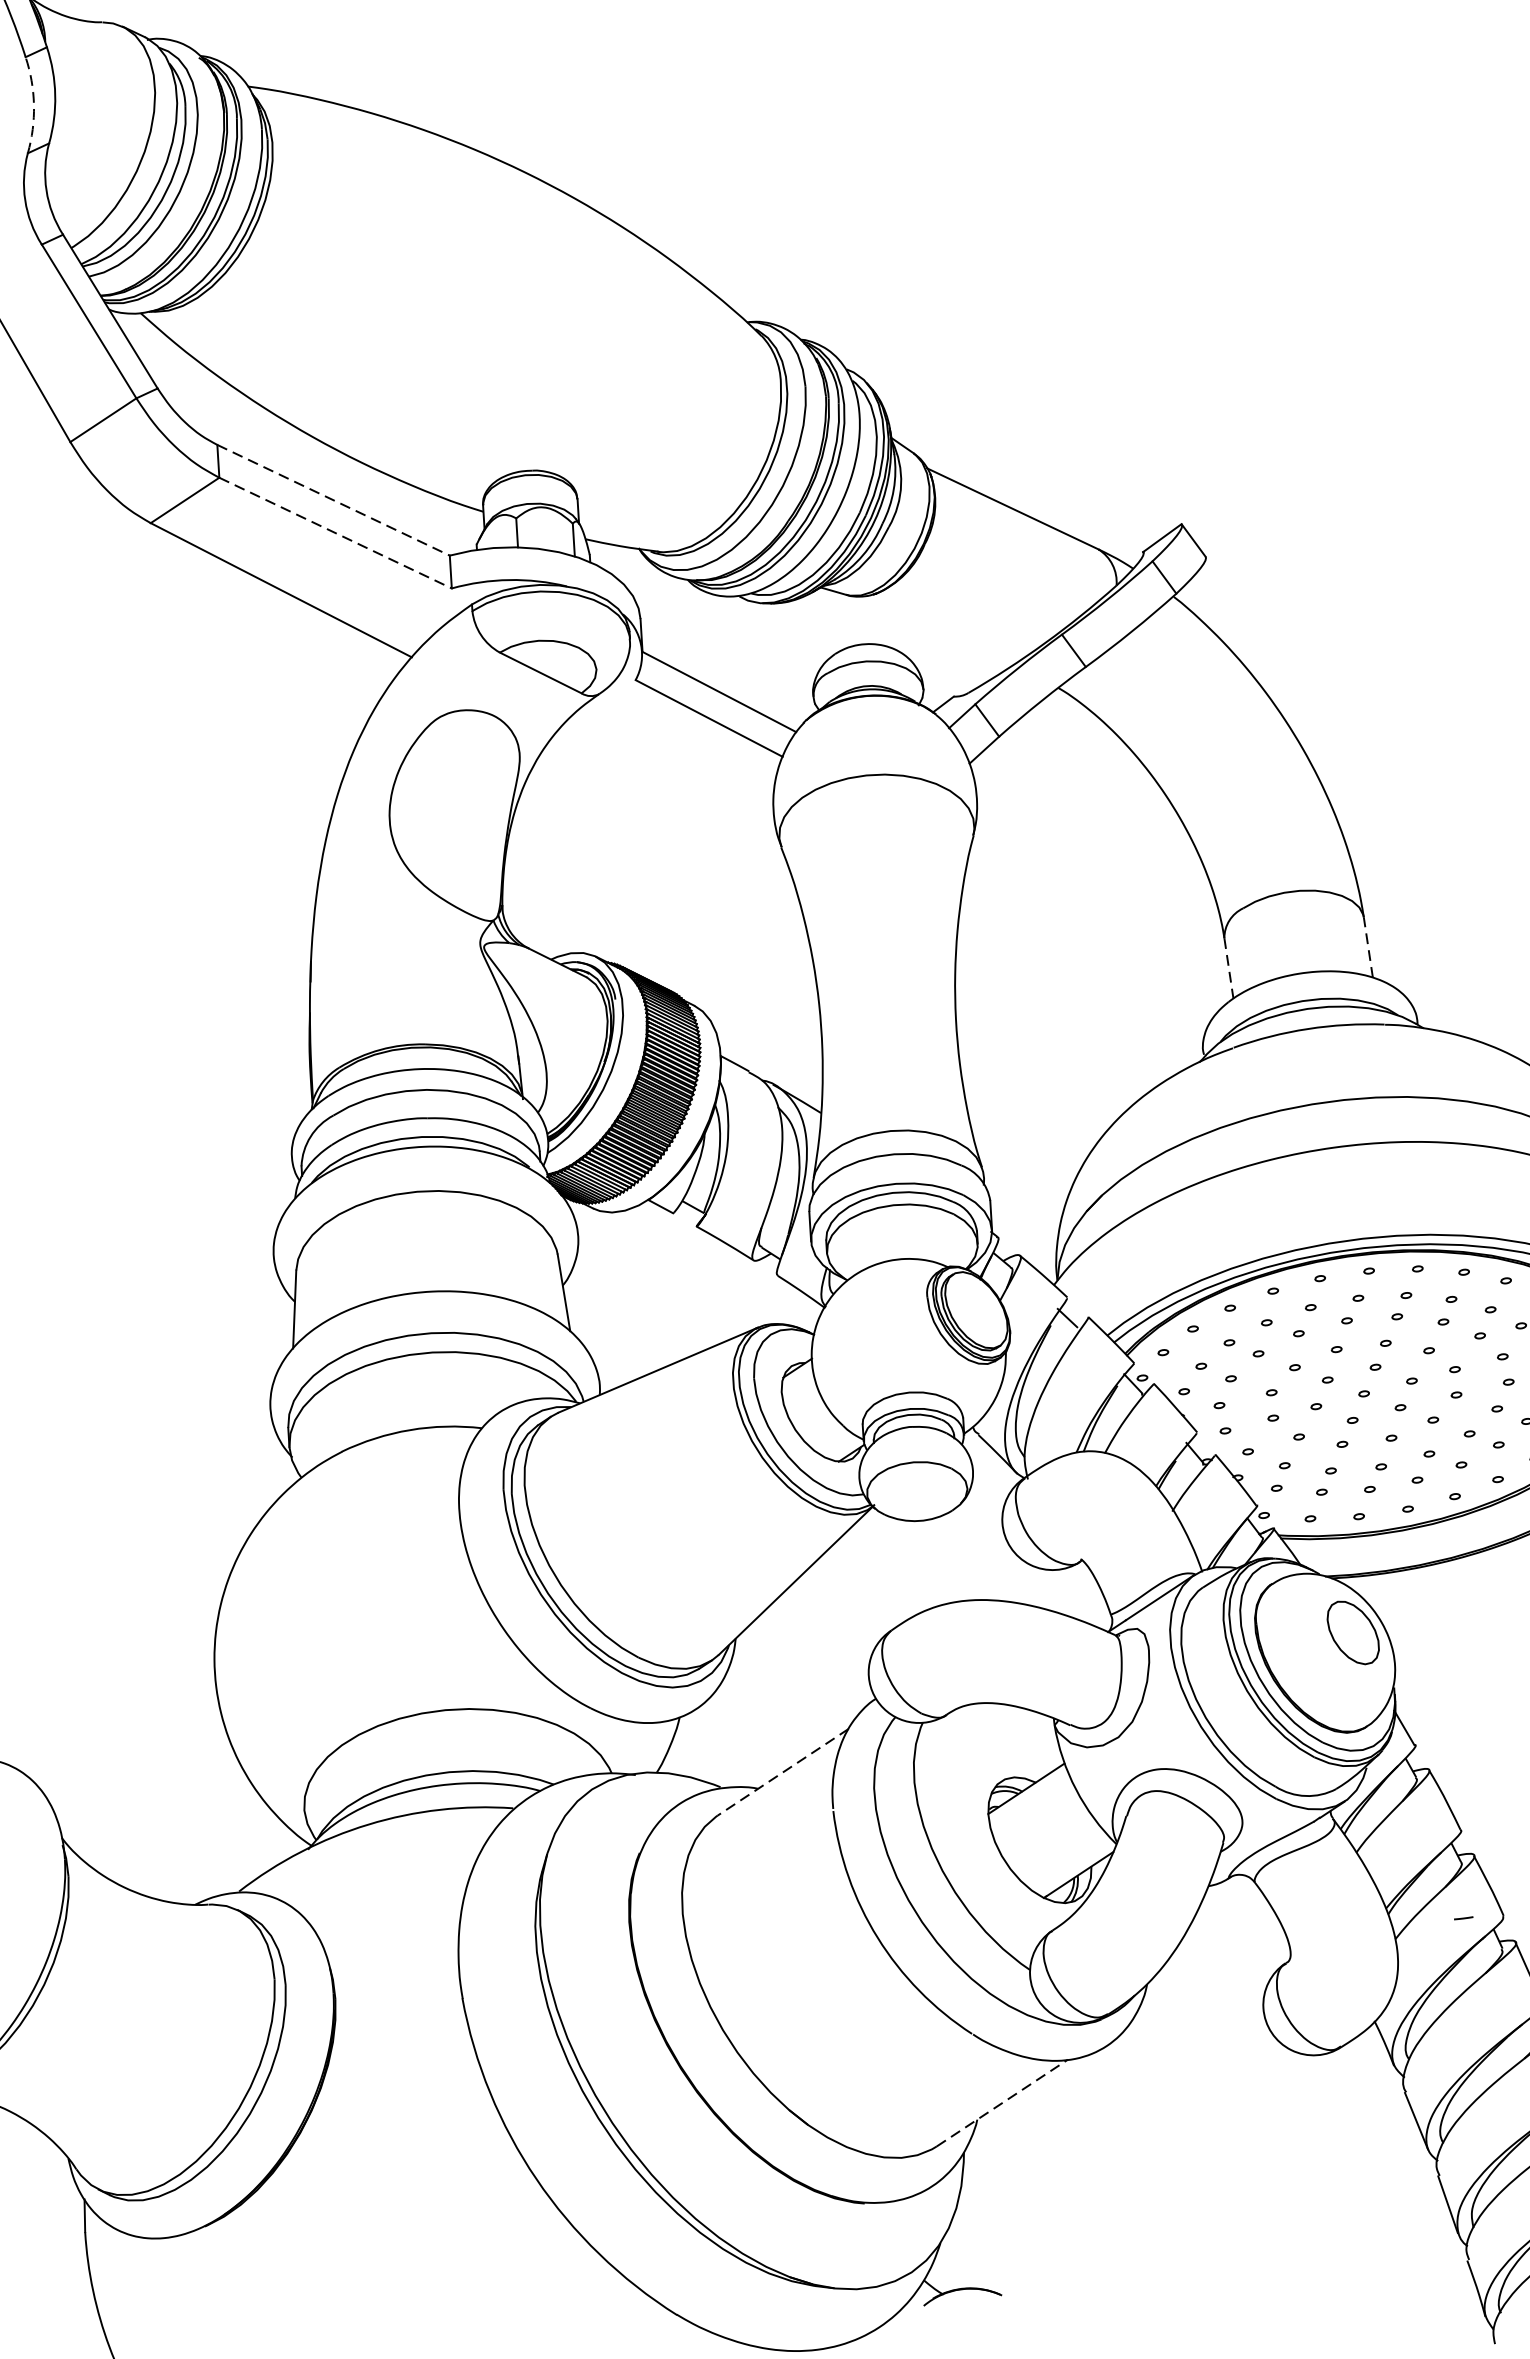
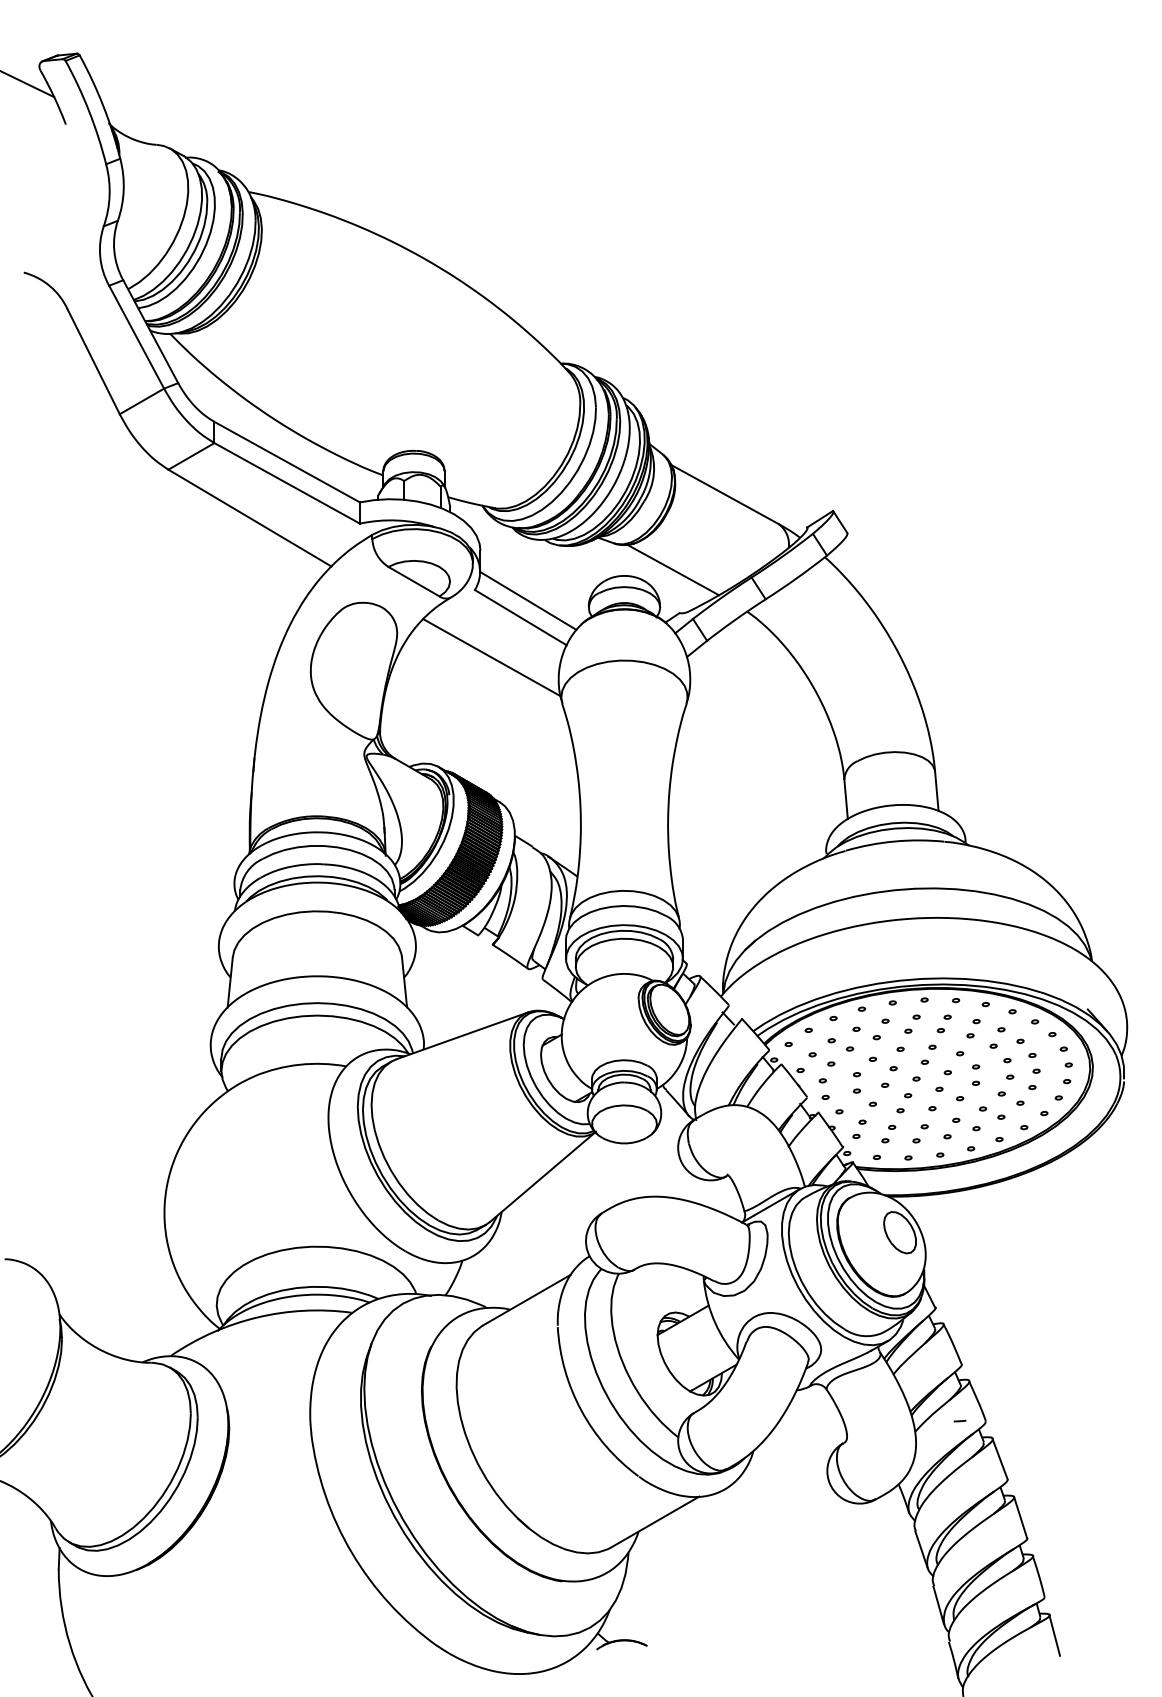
arc: (33, 105) -> (109, 195), dashed -> solid
line: (334, 500) -> (287, 462), dashed -> solid
line: (336, 533) -> (287, 483), dashed -> solid
line: (940, 629) -> (673, 569), added
line: (667, 782) -> (491, 657), added
line: (1367, 947) -> (936, 791), dashed -> solid
line: (1229, 968) -> (846, 799), dashed -> solid
line: (784, 1772) -> (527, 1300), dashed -> solid
line: (1002, 2103) -> (655, 1522), dashed -> solid

